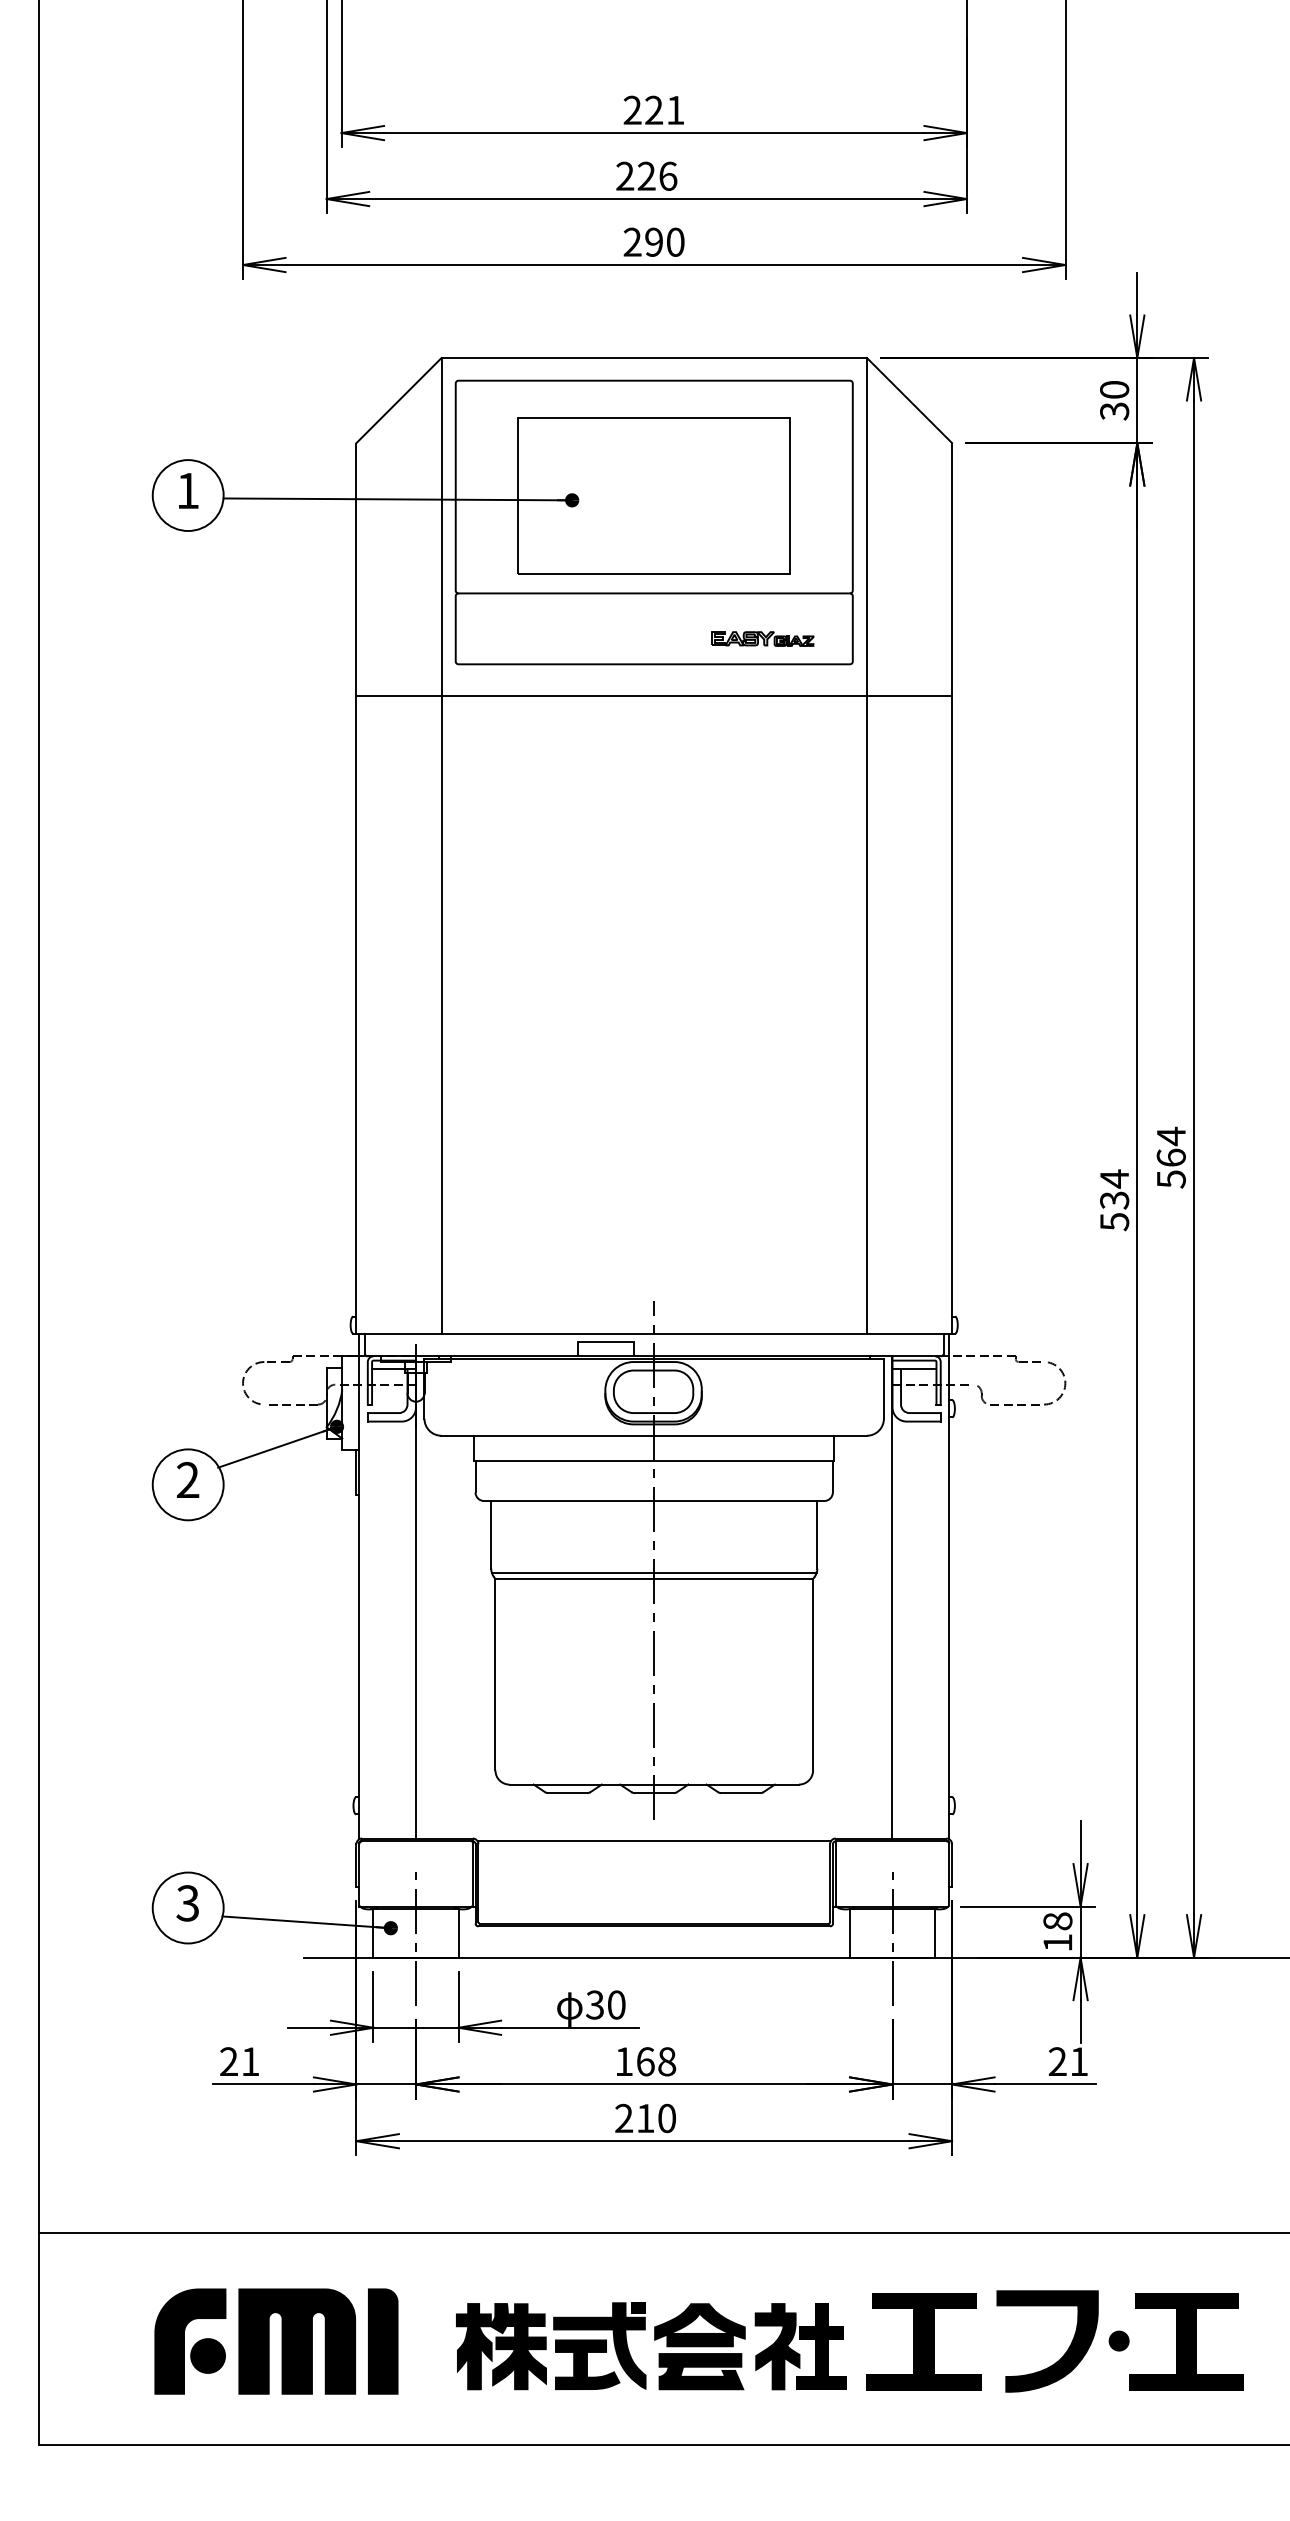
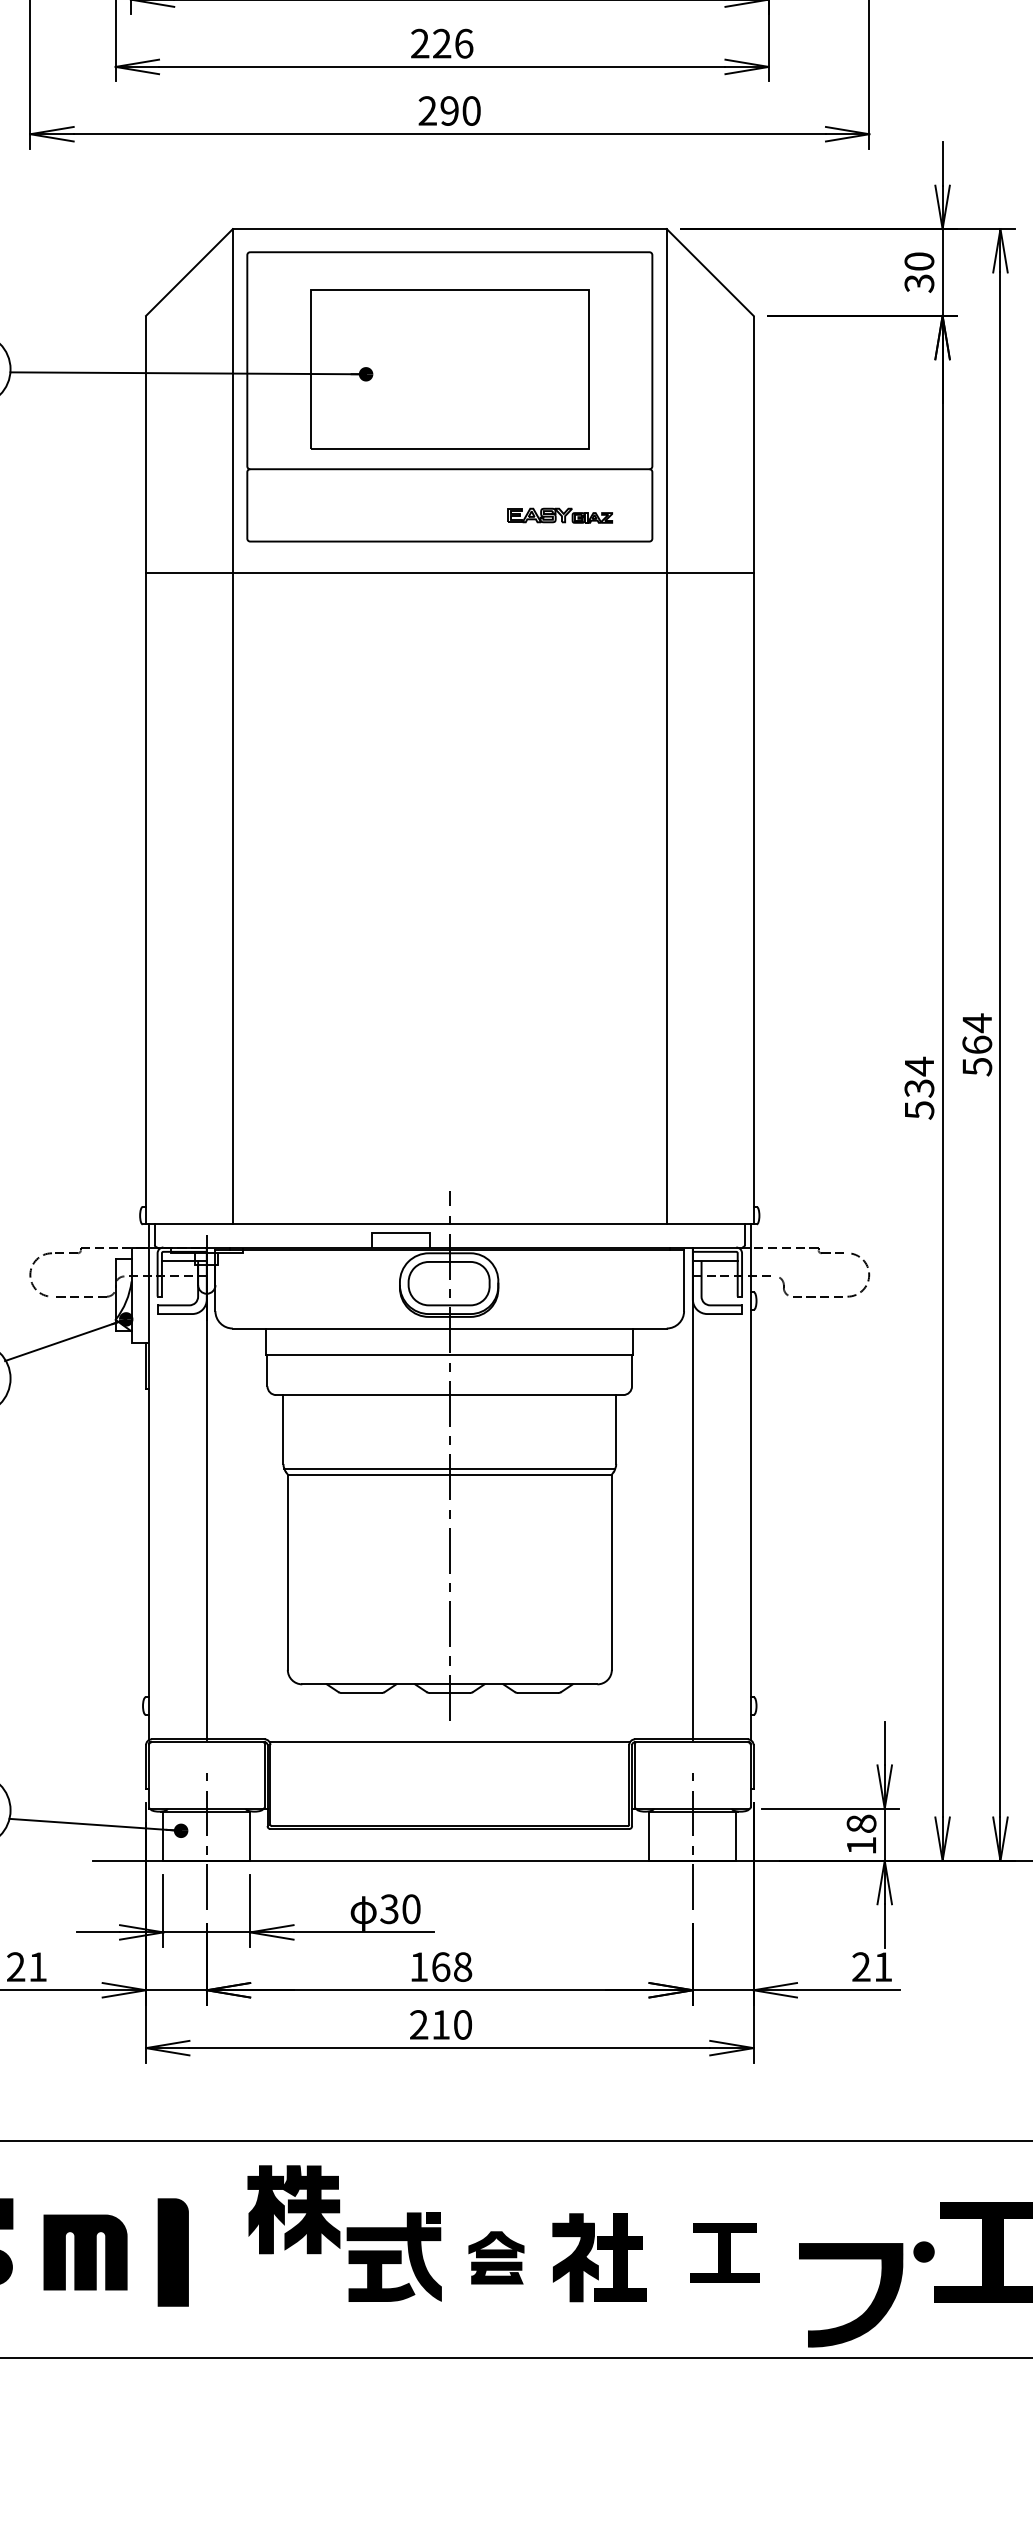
part: (296, 2341) -> (84, 2252), size x0.7
part: (923, 2341) -> (724, 2252), size x0.6
part: (501, 2346) -> (293, 2209), moved
part: (699, 2346) -> (495, 2257), size x0.6
part: (1063, 2354) -> (867, 2308), moved

